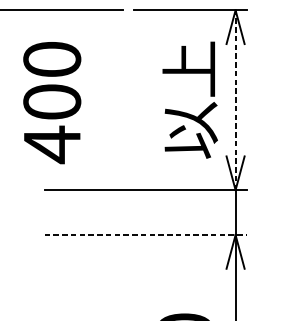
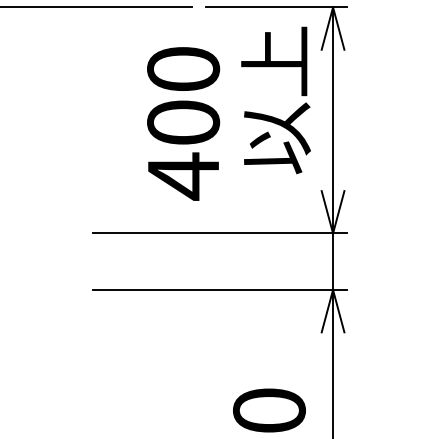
line: (235, 99) -> (333, 119), dashed -> solid
text: (189, 100) -> (275, 100), moved
text: (52, 102) -> (183, 123), moved
line: (146, 234) -> (220, 289), dashed -> solid

